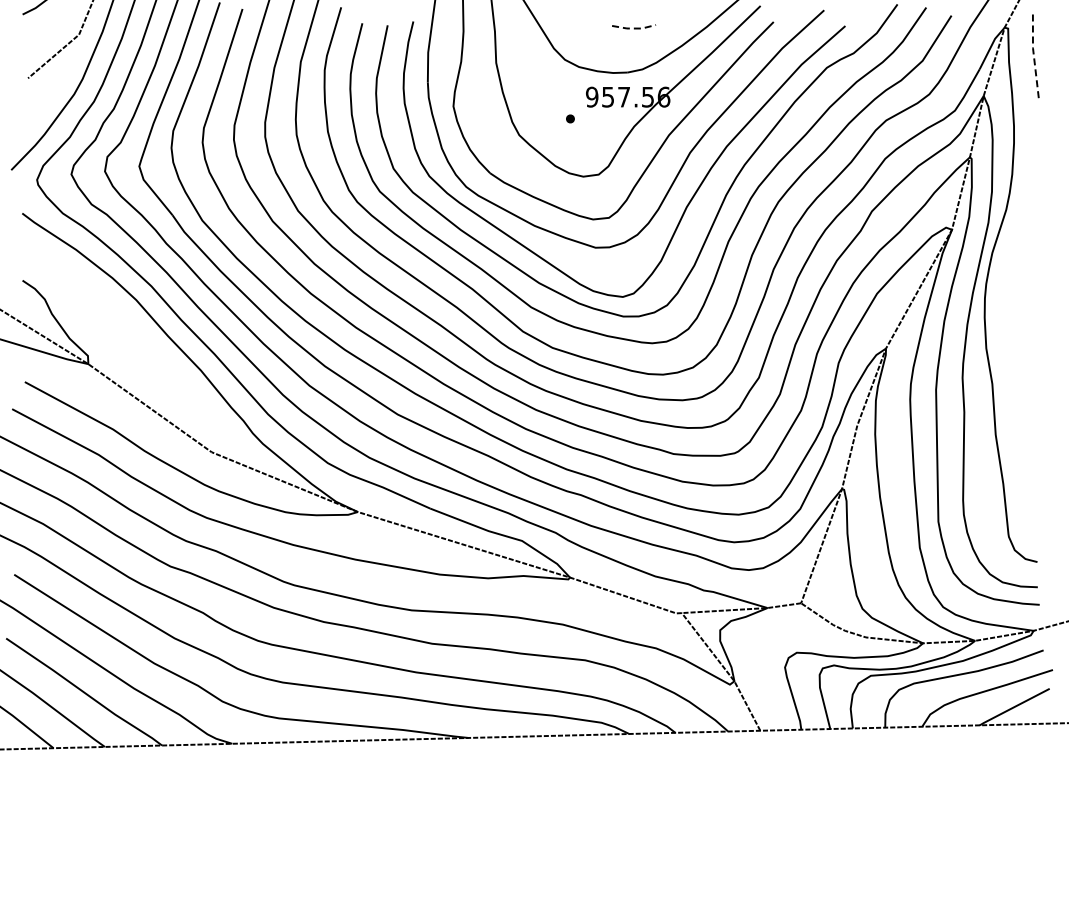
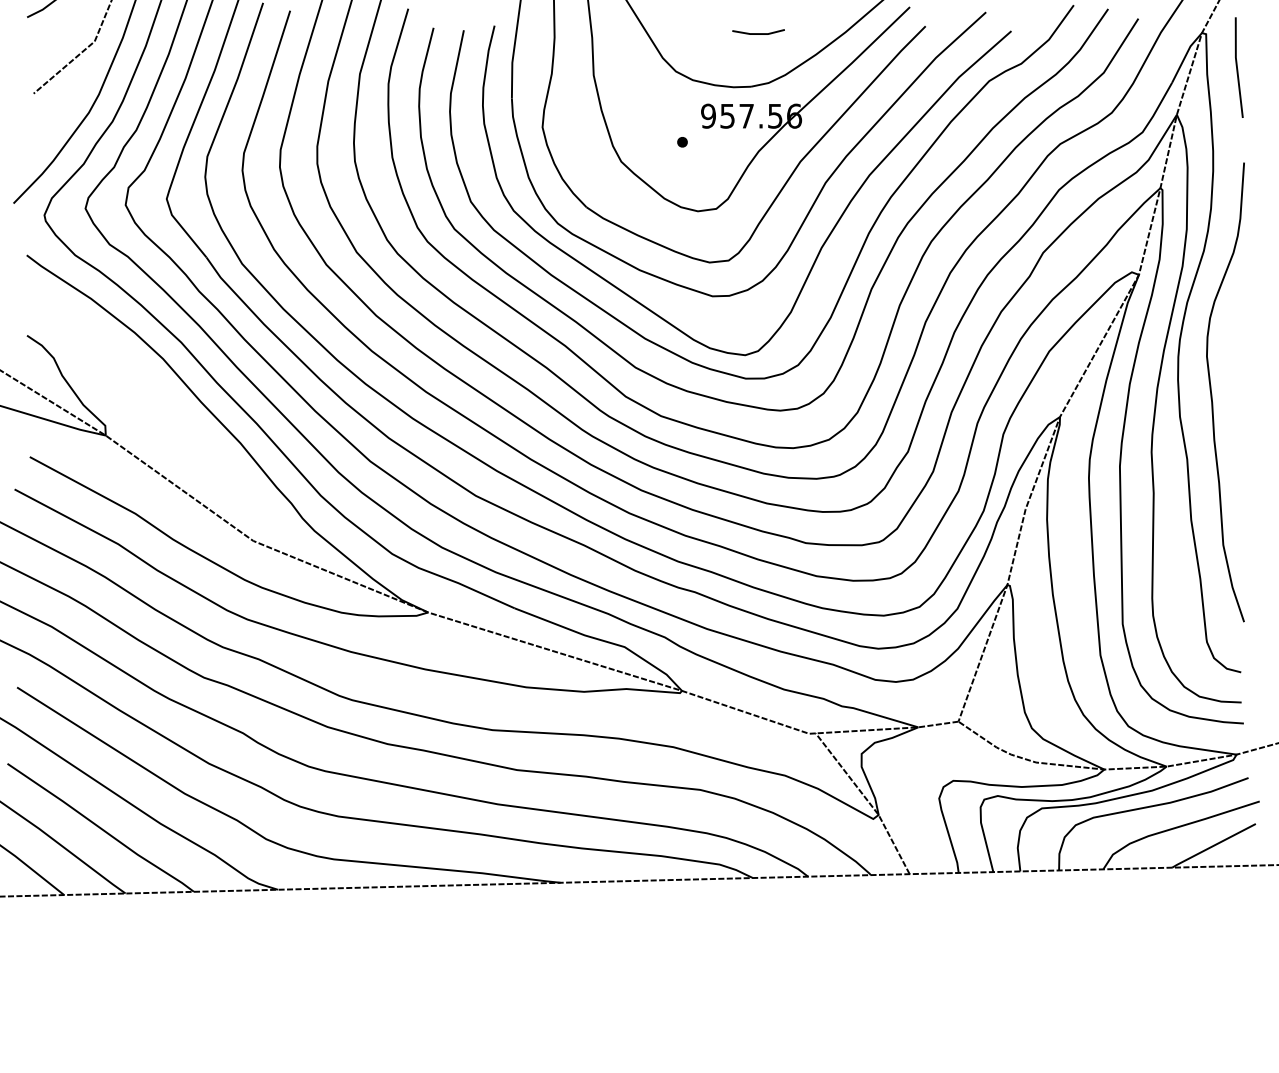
line: (633, 28) -> (757, 34), dashed -> solid
line: (1033, 56) -> (1236, 67), dashed -> solid
curve: (1013, 328) -> (1212, 392), added

